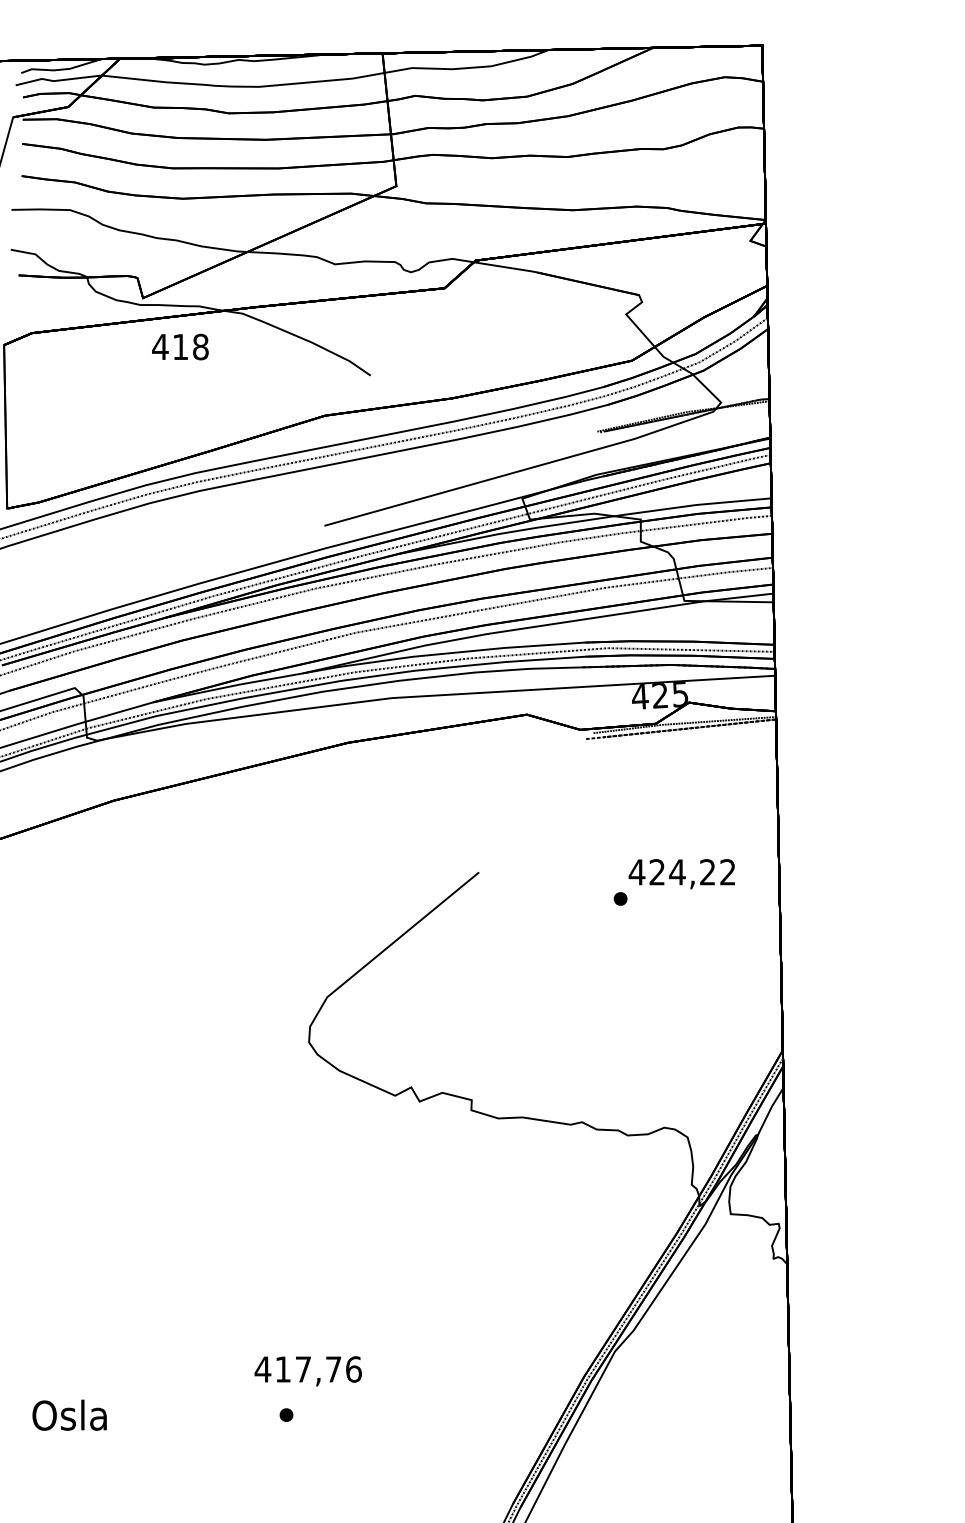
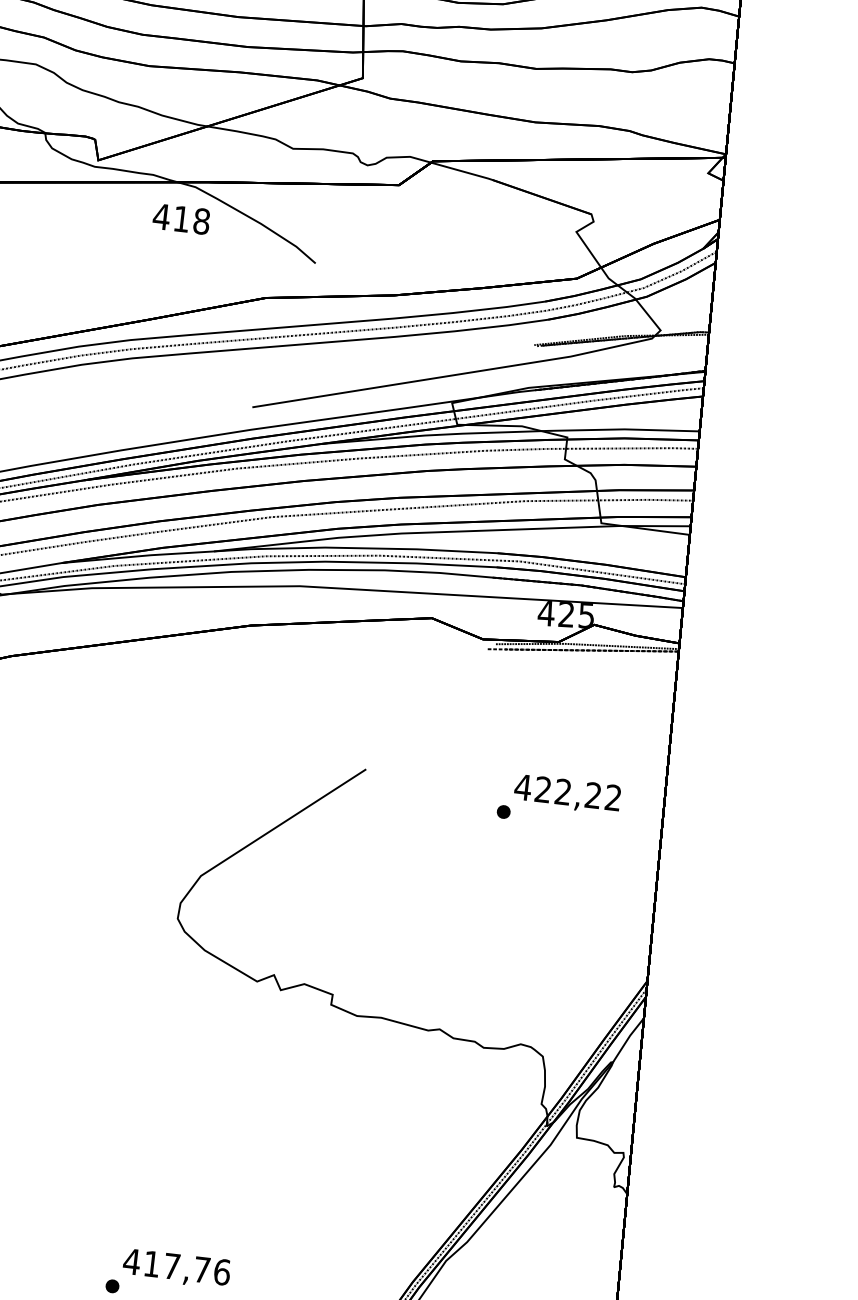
text: (180, 346) -> (181, 218), moved
text: (677, 872) -> (563, 792), 424,22 -> 422,22
text: (307, 1371) -> (175, 1268), moved

